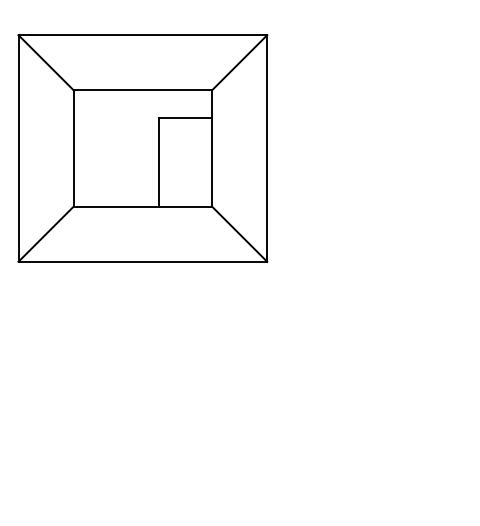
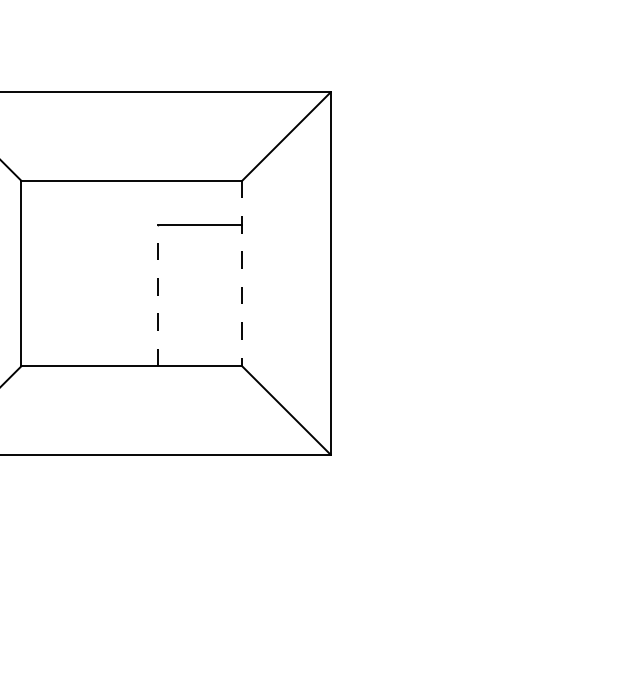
line: (211, 148) -> (241, 273), solid -> dashed
line: (159, 161) -> (158, 294), solid -> dashed

